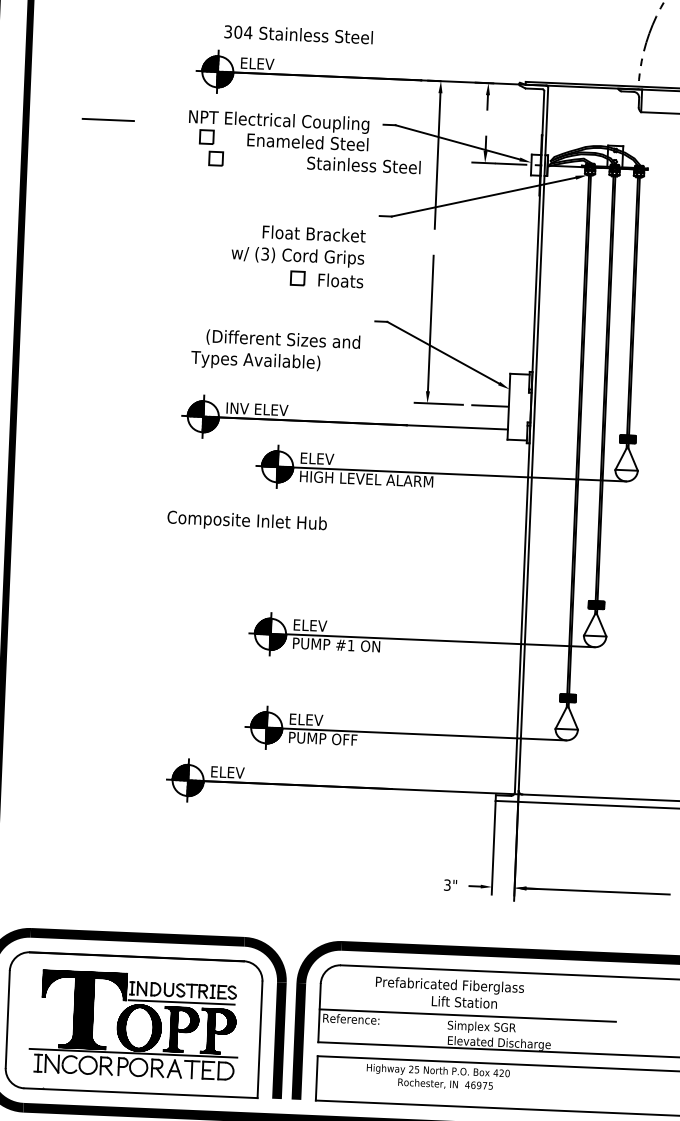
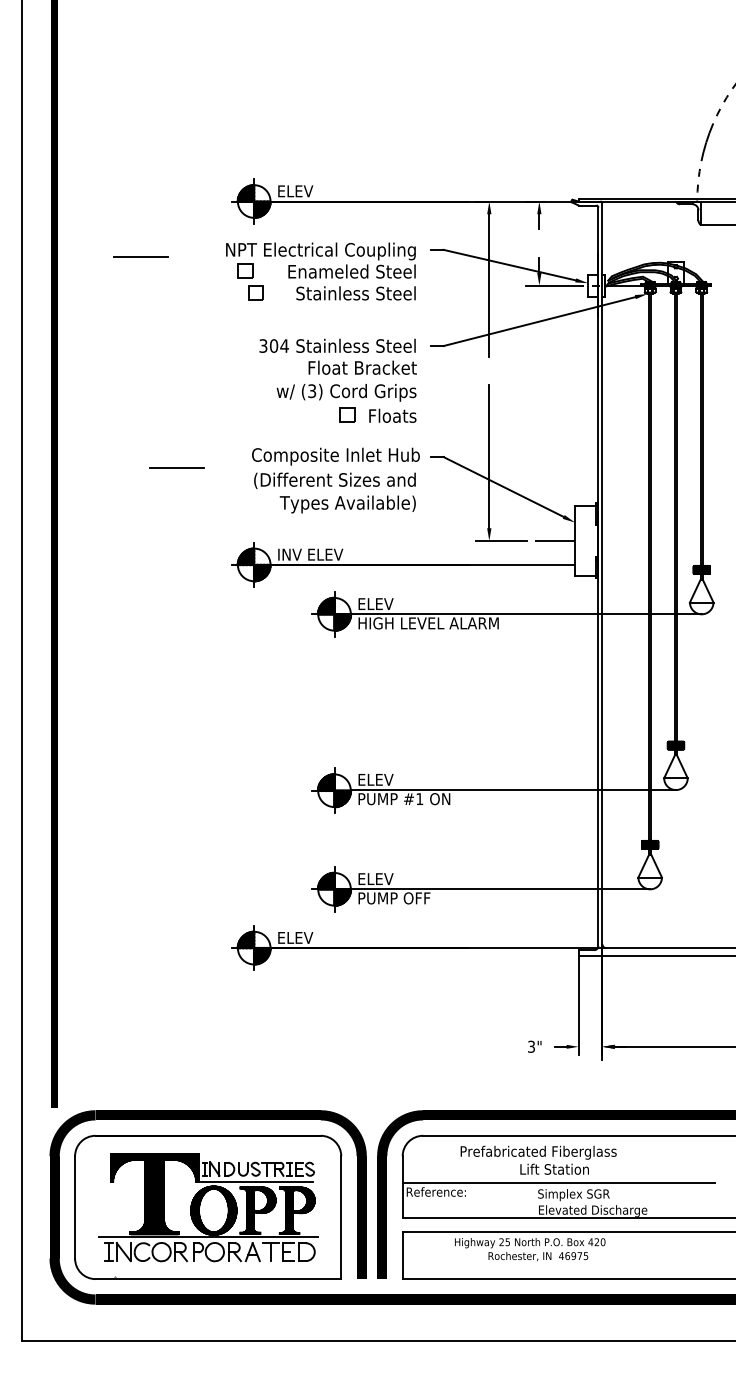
text: (298, 34) -> (337, 345), moved
text: (363, 165) -> (355, 293), moved
line: (133, 321) -> (176, 467), added
text: (255, 361) -> (347, 504), moved
text: (246, 521) -> (335, 456), moved

